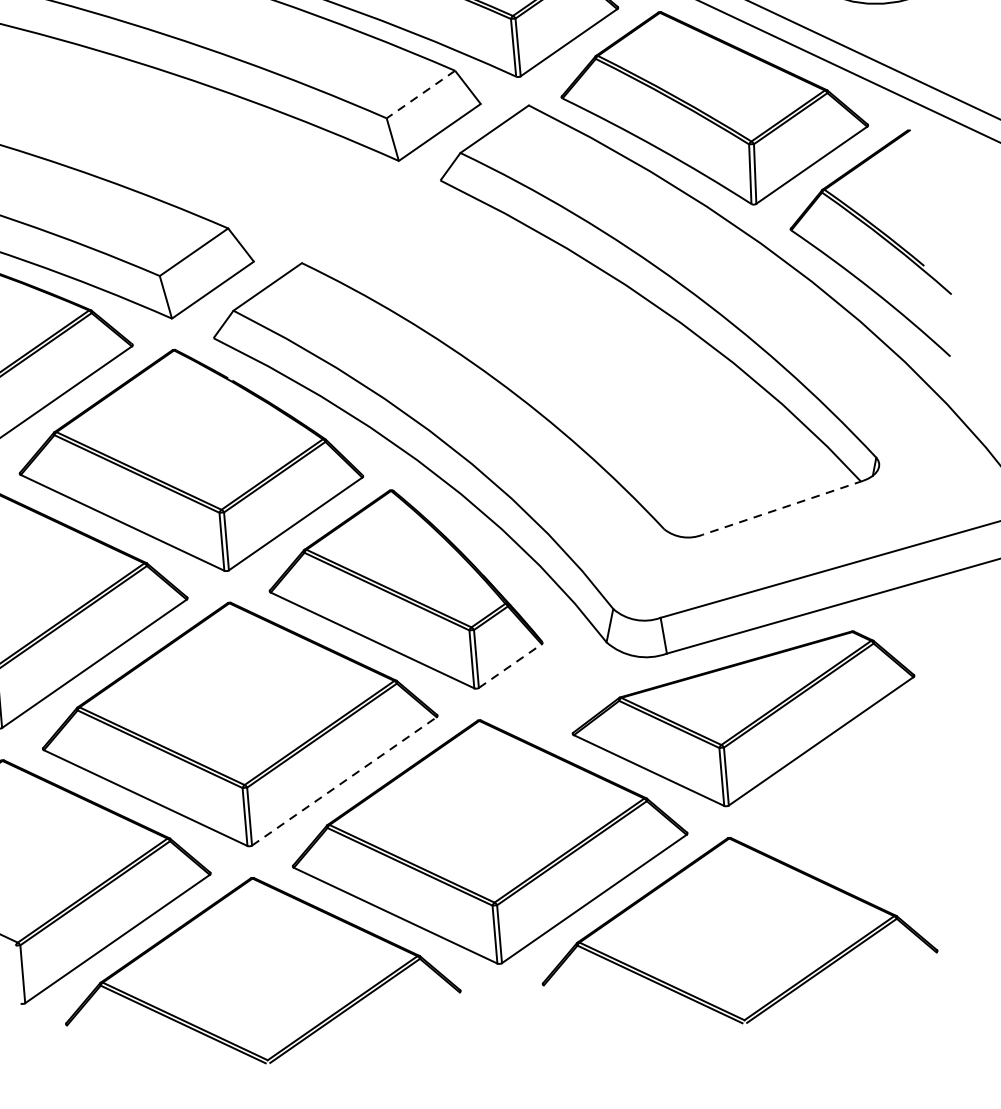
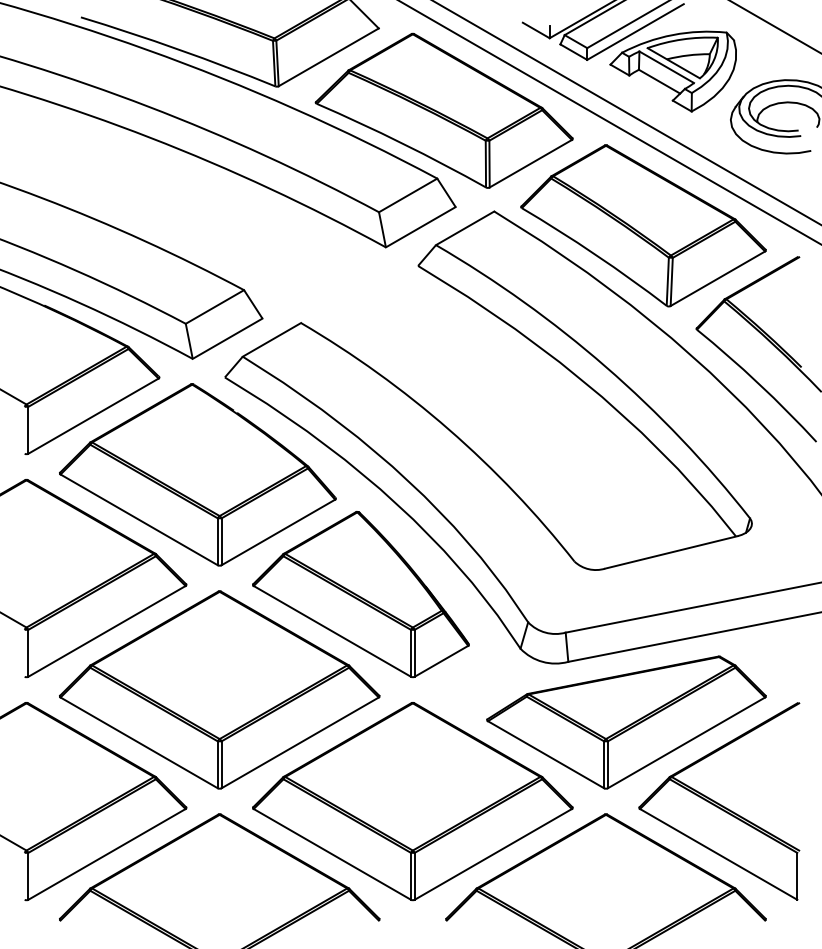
line: (421, 94) -> (408, 195), dashed -> solid
line: (781, 508) -> (670, 552), dashed -> solid
line: (510, 666) -> (441, 661), dashed -> solid
line: (344, 780) -> (300, 742), dashed -> solid
part: (867, 810) -> (719, 801), added

